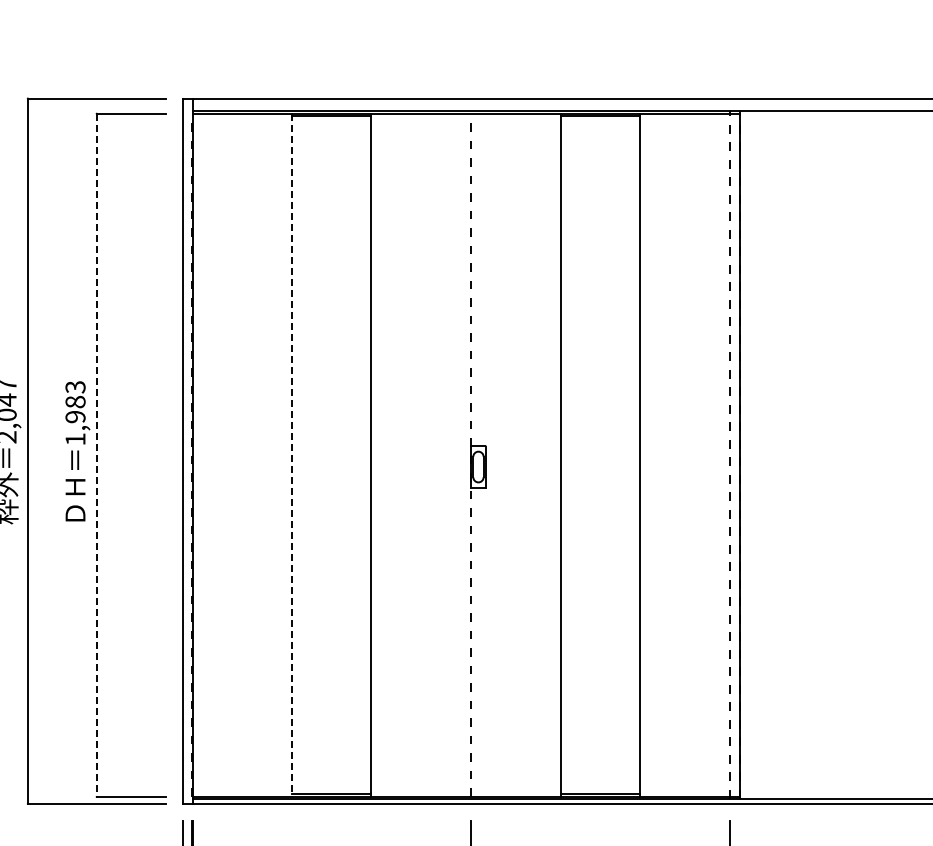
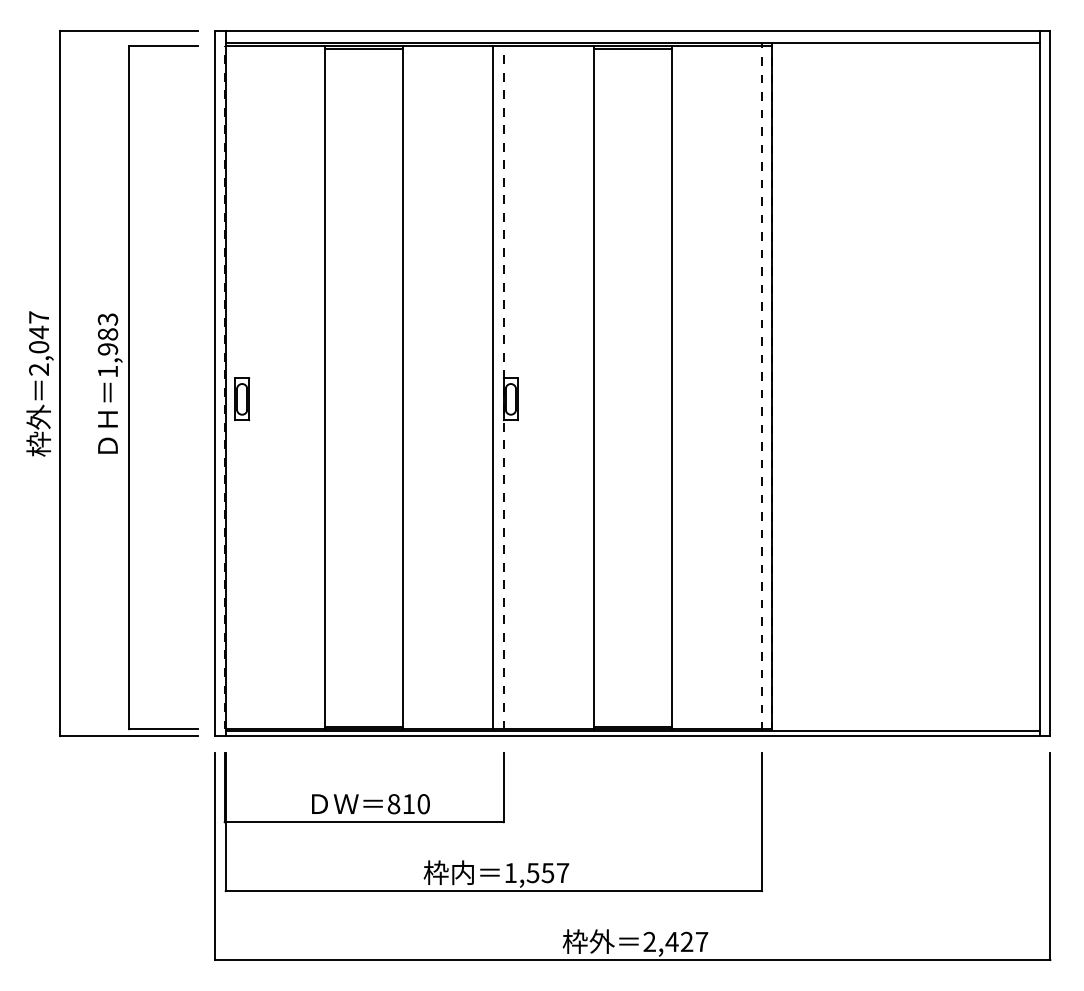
line: (97, 455) -> (129, 387), dashed -> solid
line: (292, 455) -> (324, 387), dashed -> solid
line: (461, 455) -> (493, 387), added
part: (210, 467) -> (242, 399), added

